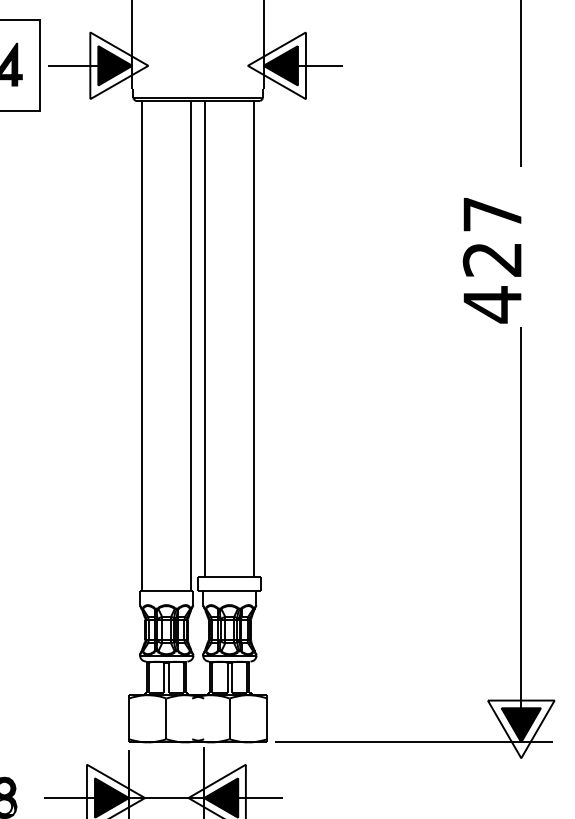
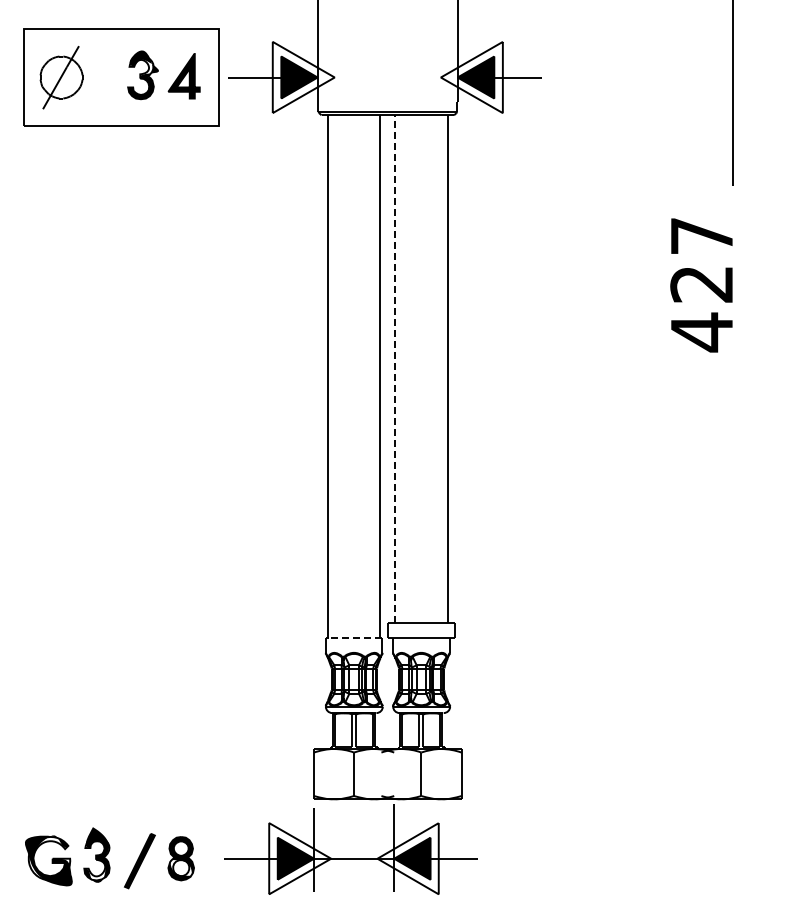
line: (205, 338) -> (395, 368), solid -> dashed
part: (521, 542) -> (732, 586), removed
line: (167, 590) -> (355, 637), solid -> dashed

